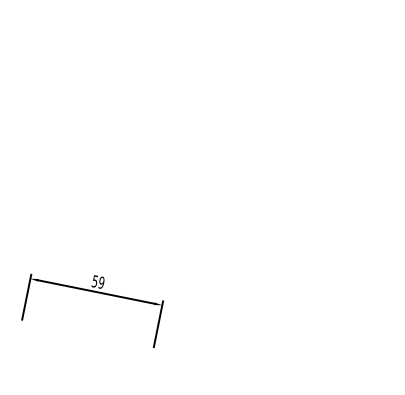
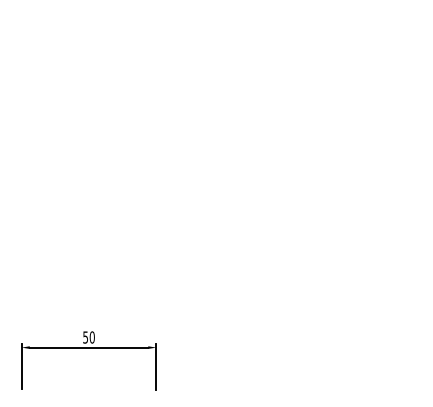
text: (100, 282) -> (91, 337), 59 -> 50

